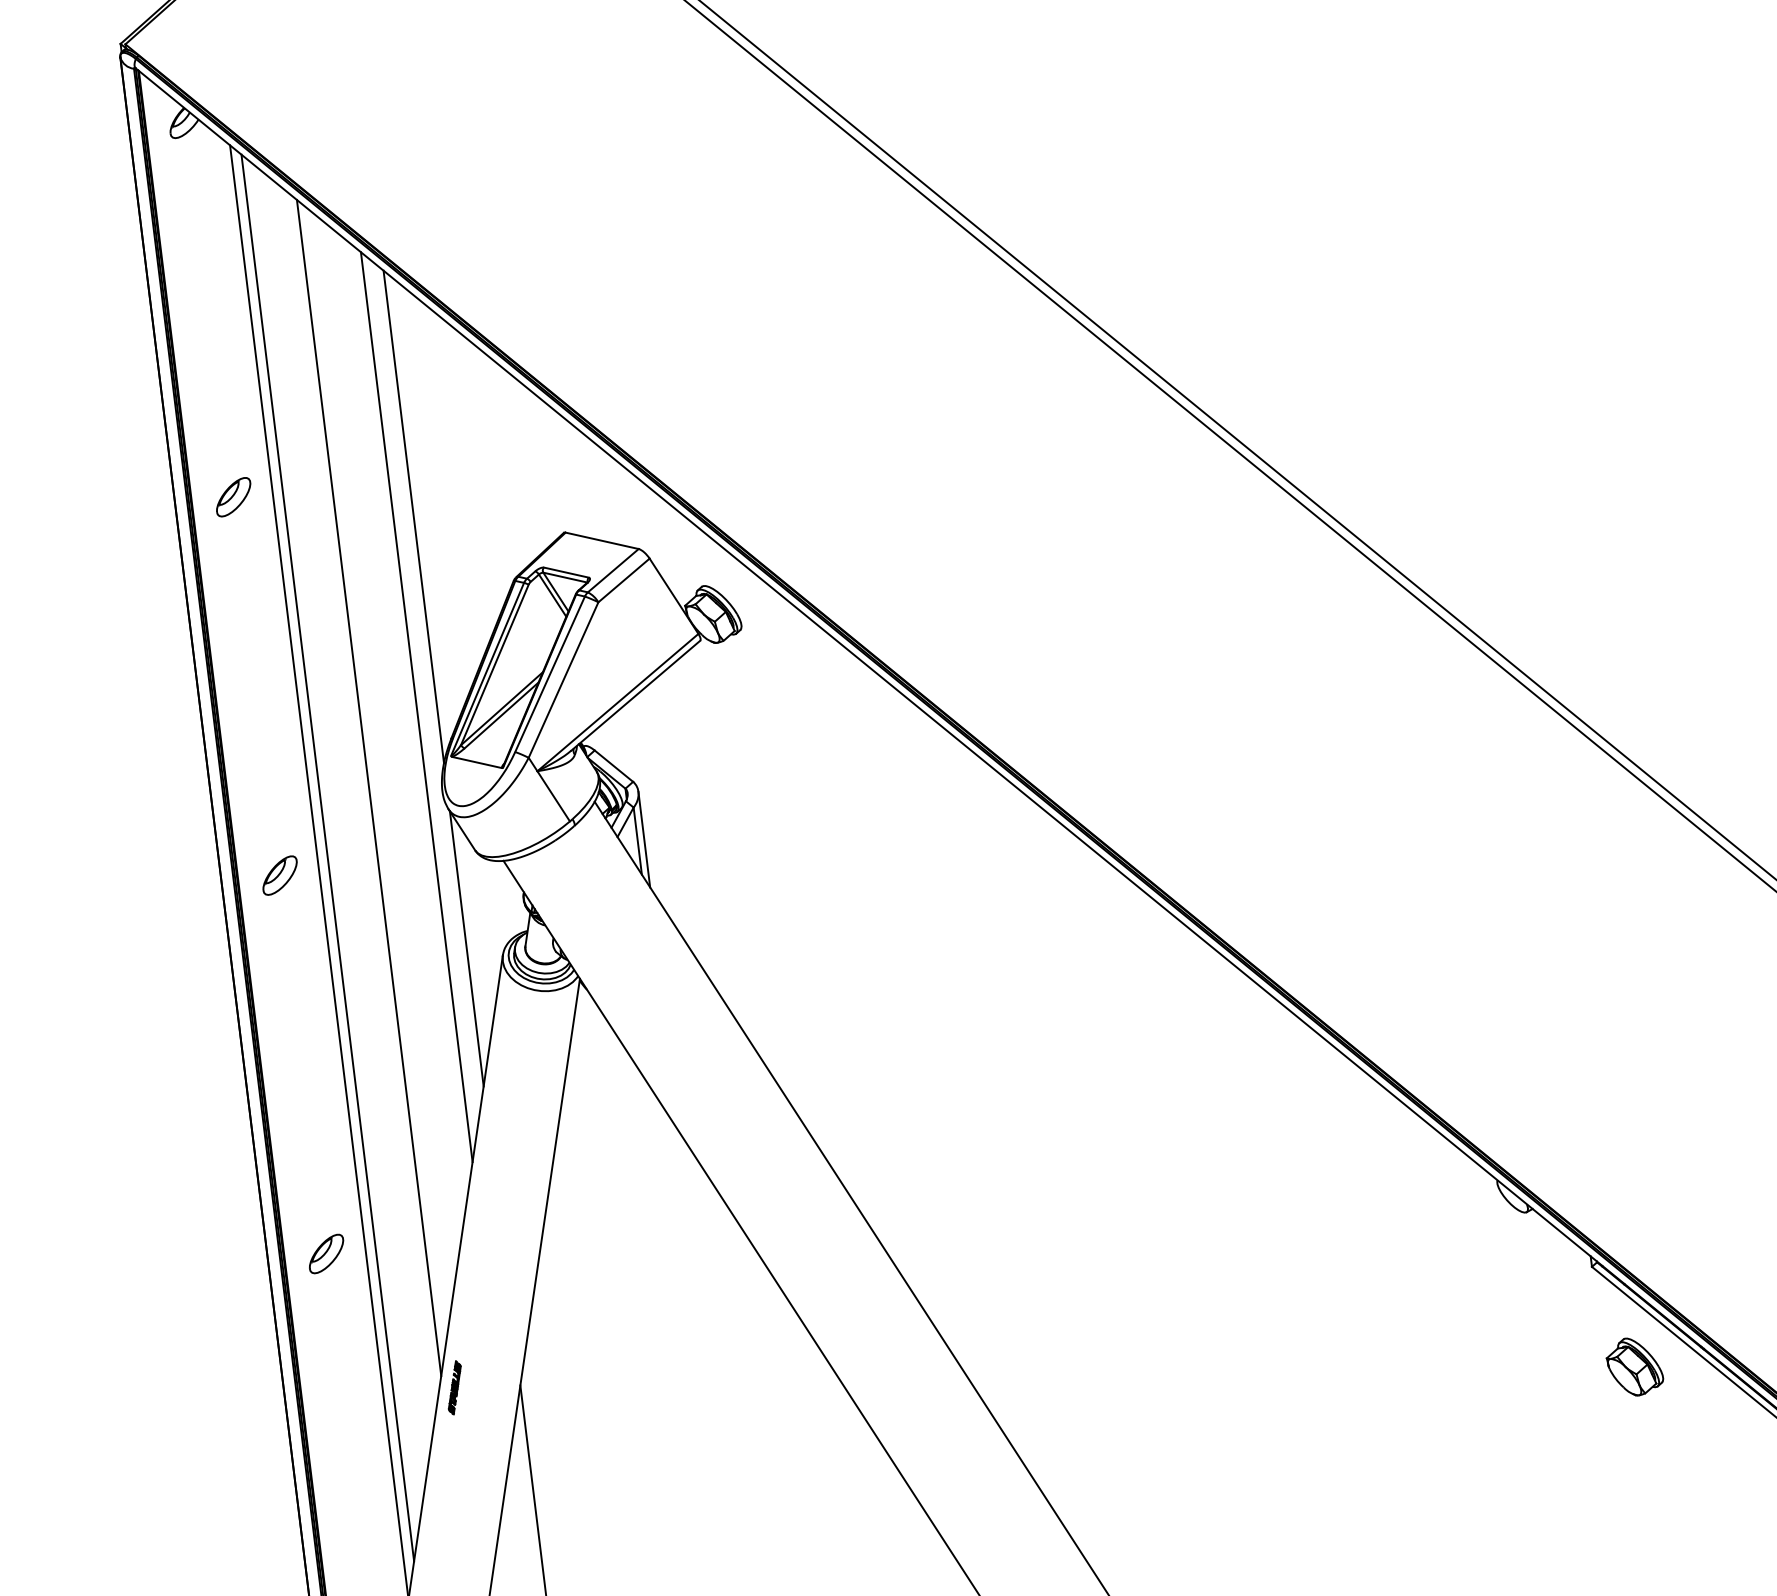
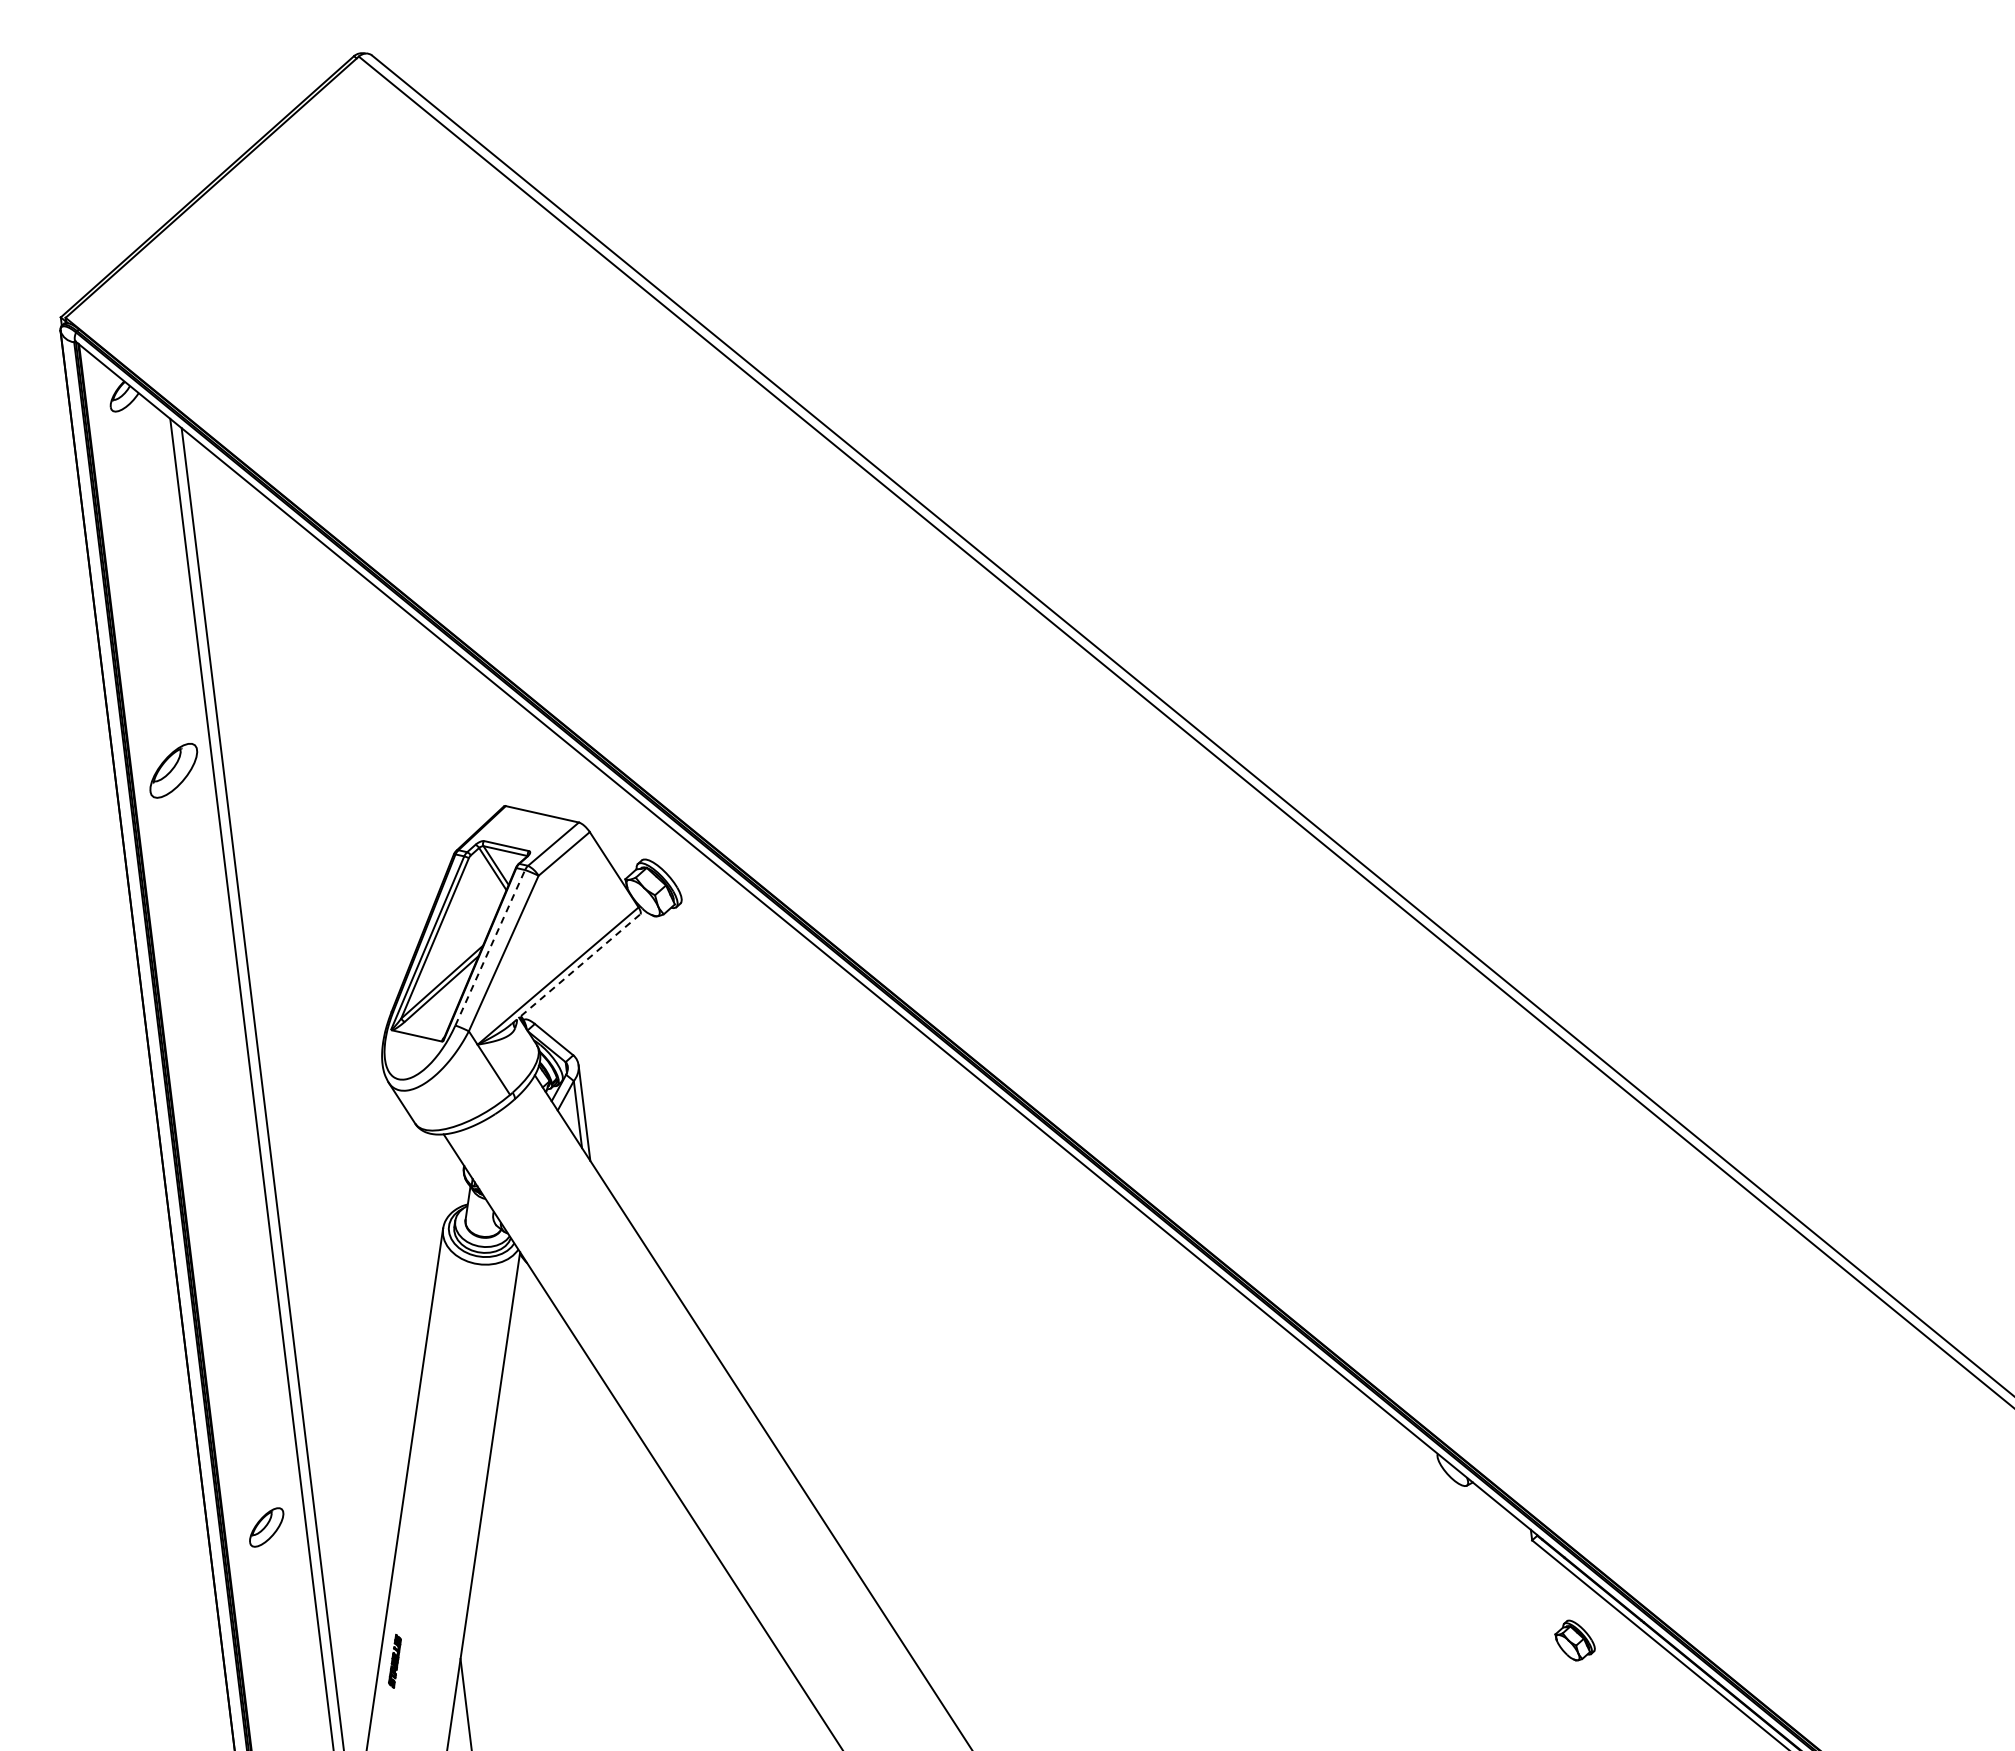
part: (233, 497) -> (173, 770), size x1.4
line: (413, 517) -> (353, 790), removed
line: (550, 674) -> (490, 947), solid -> dashed
line: (636, 696) -> (576, 969), solid -> dashed
line: (416, 707) -> (356, 980), removed
line: (369, 788) -> (309, 1061), removed
part: (279, 876) -> (219, 1149), removed
line: (466, 948) -> (406, 1221), removed
part: (1634, 1367) -> (1574, 1640), size x0.7

